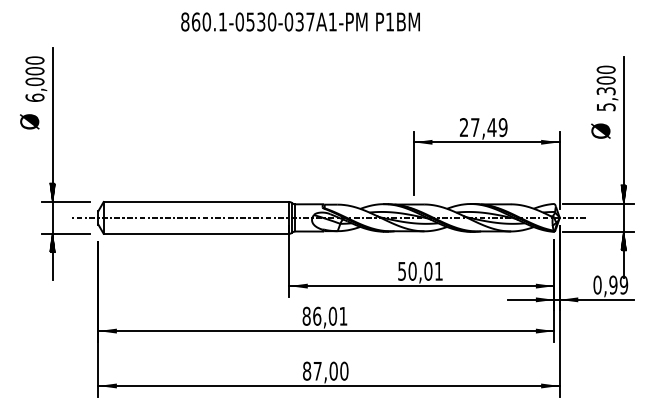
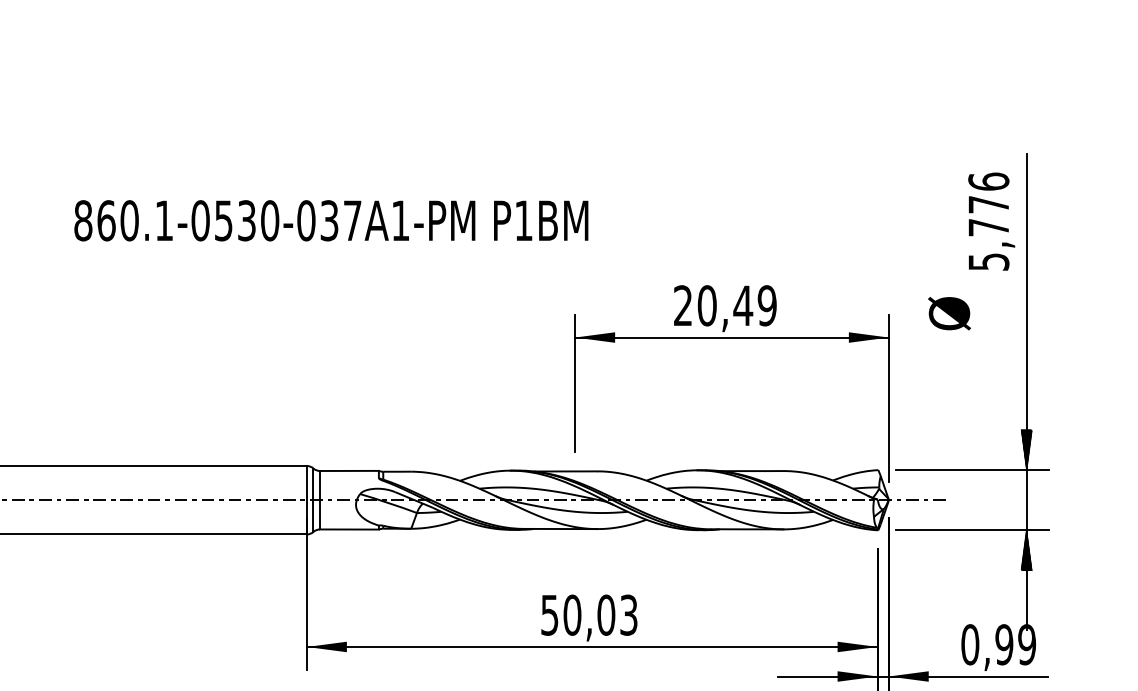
text: (300, 21) -> (331, 219), moved
text: (605, 80) -> (987, 204), 5,300 -> 5,776
text: (475, 127) -> (707, 305), 27,49 -> 20,49
text: (600, 130) -> (948, 312), moved
text: (438, 270) -> (628, 613), 50,01 -> 50,03

